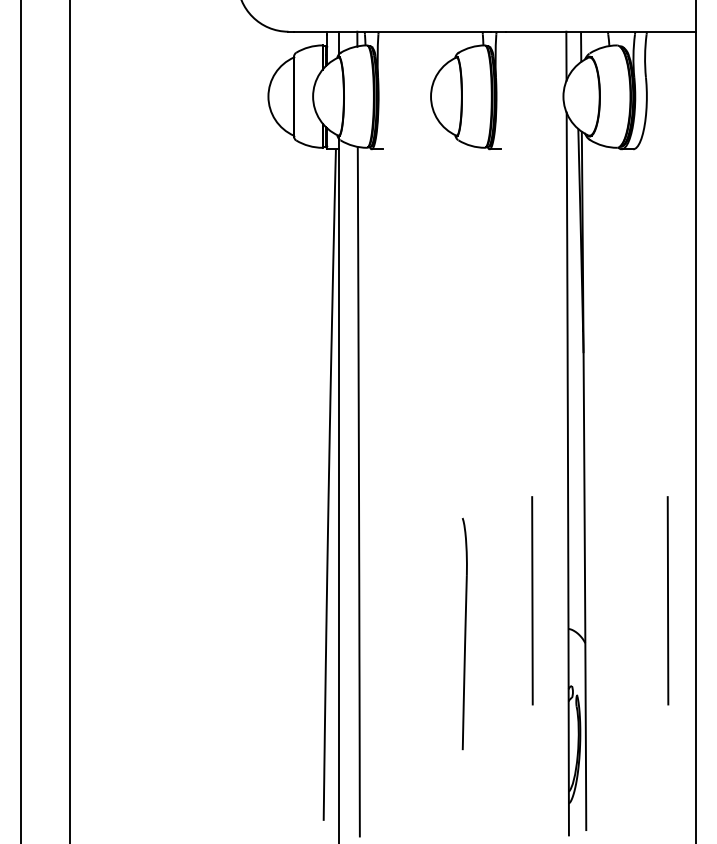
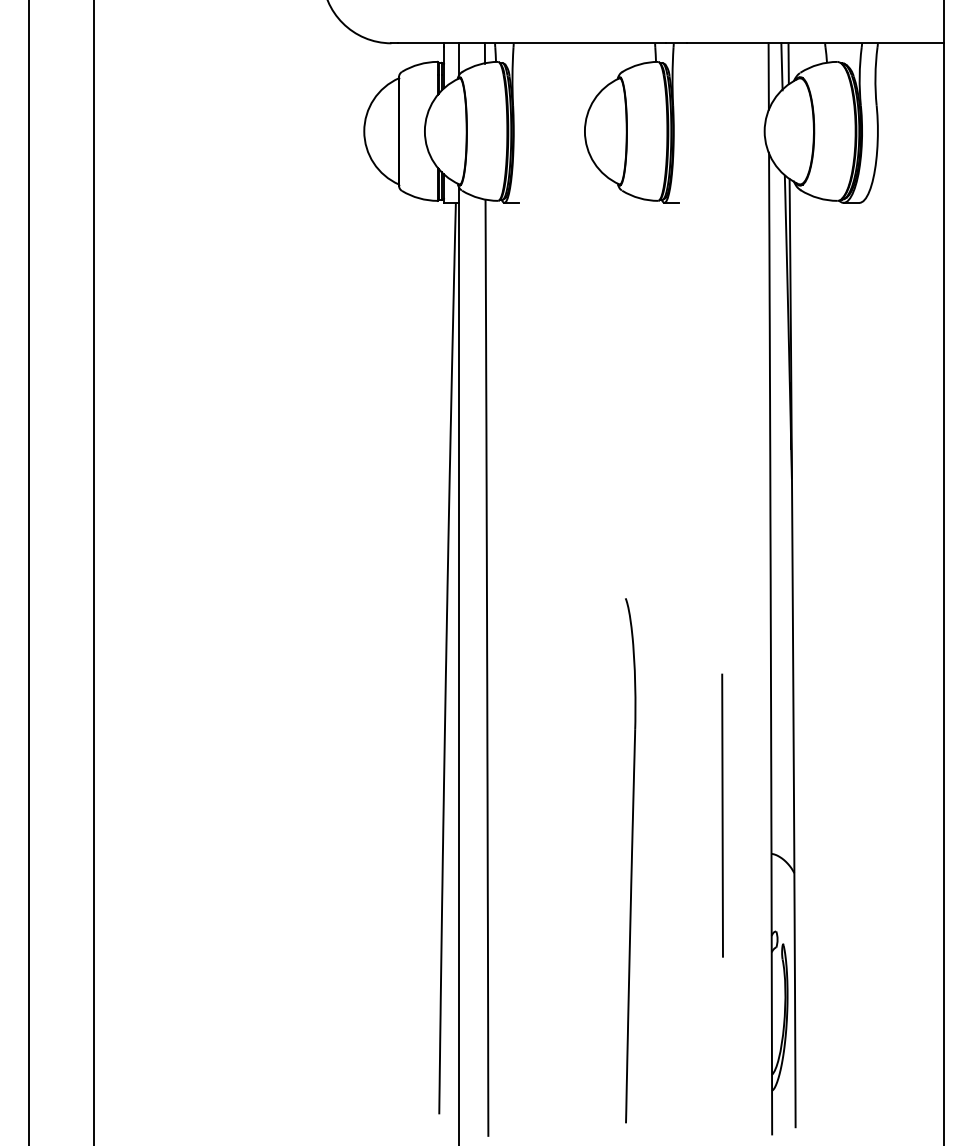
line: (575, 48) -> (781, 66), added
line: (667, 600) -> (906, 815), removed
part: (464, 633) -> (630, 860), size x1.67

